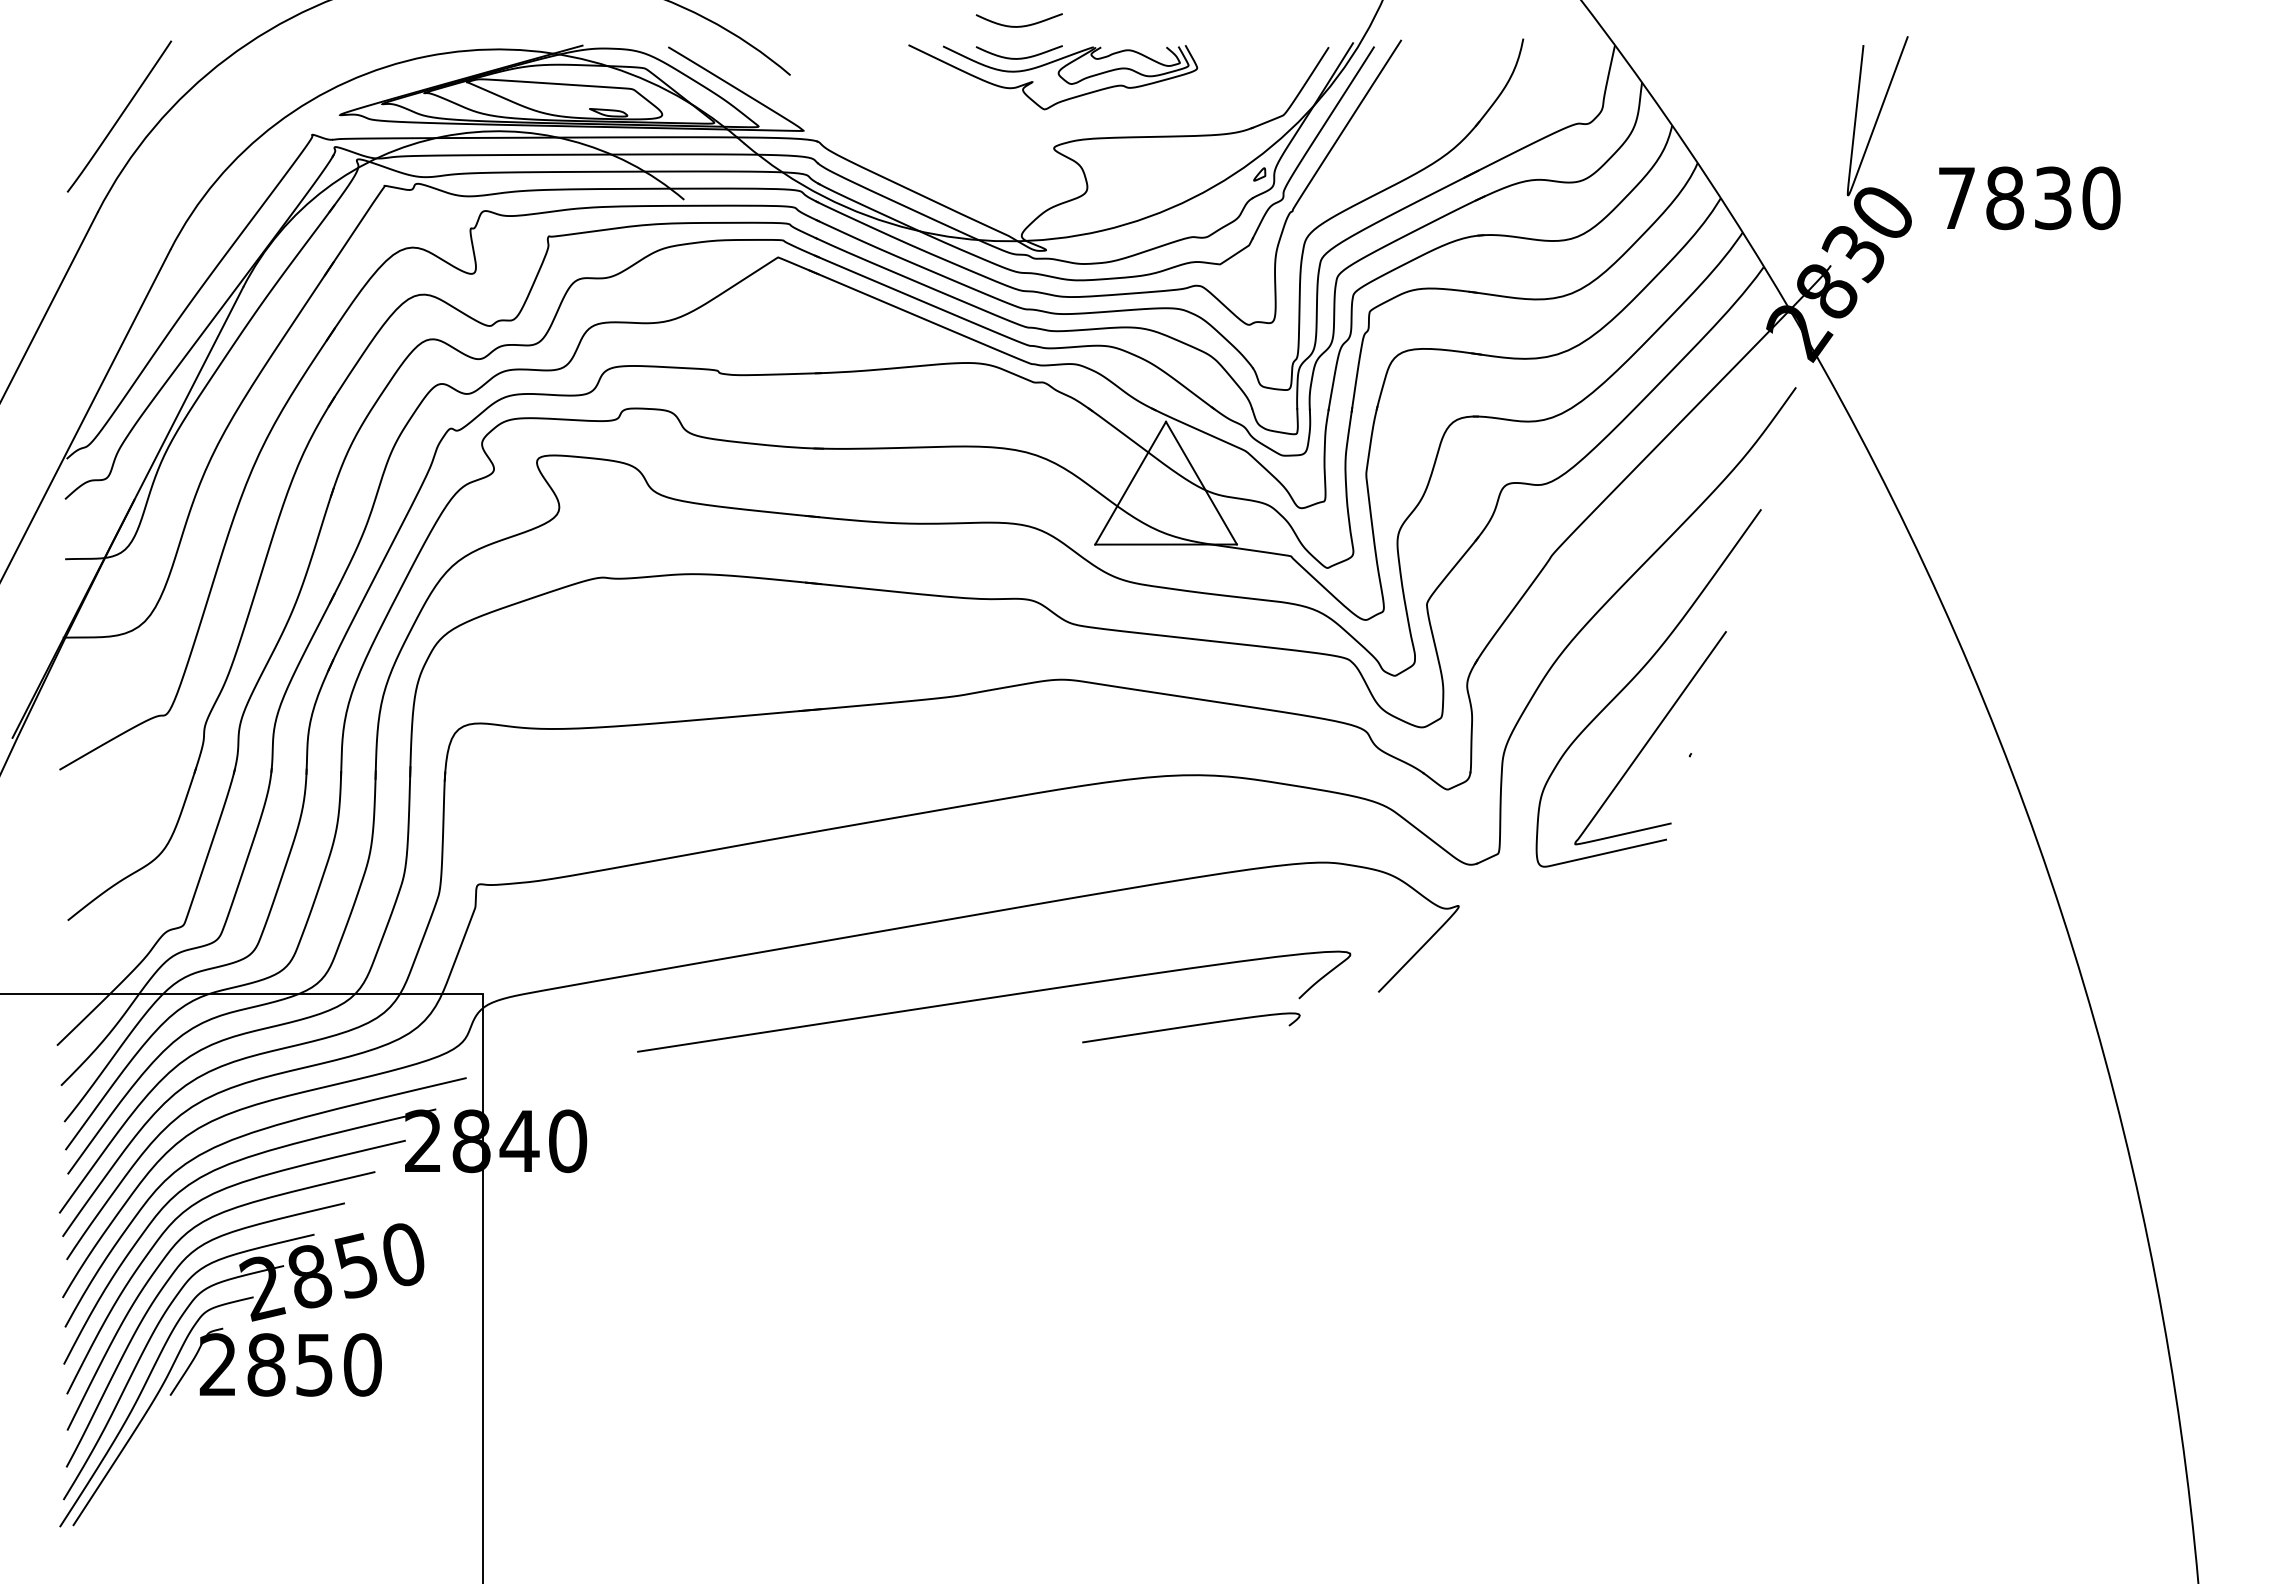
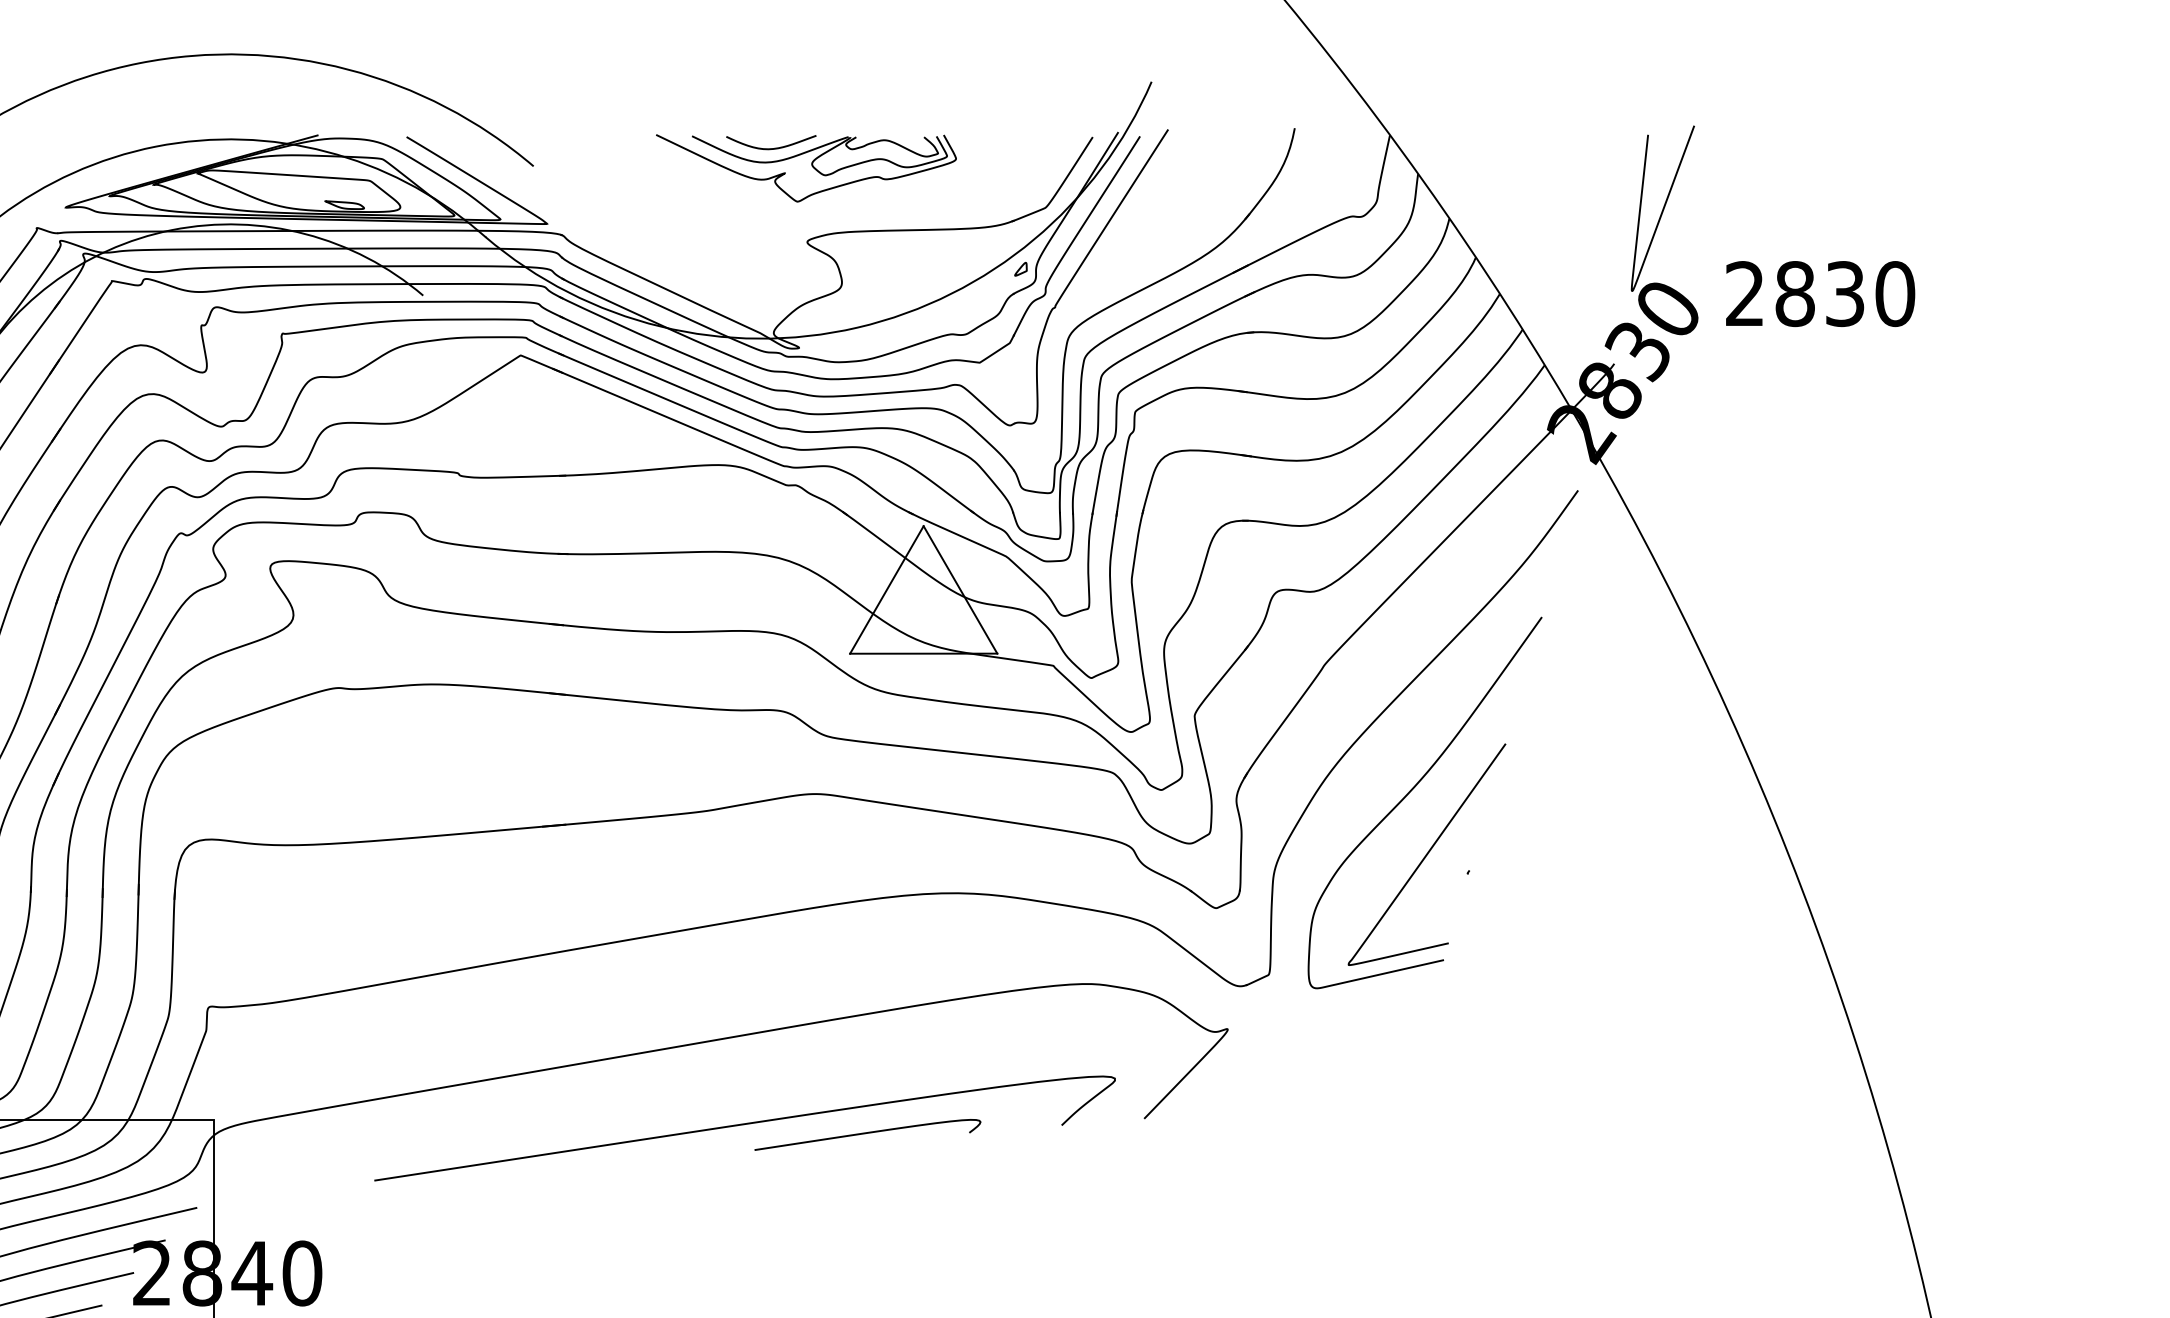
curve: (1018, 25) -> (770, 114), removed
text: (1956, 197) -> (1744, 293), 7830 -> 2830
curve: (1191, 1026) -> (868, 1133), moved

